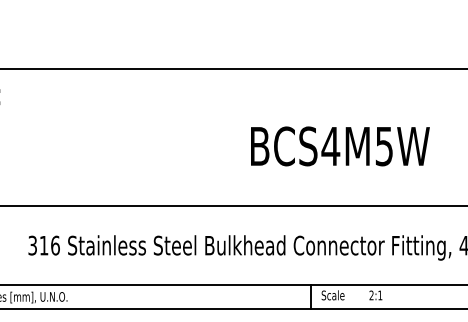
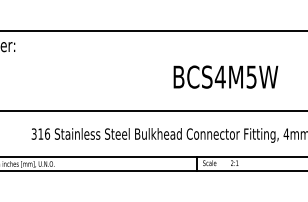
text: (339, 145) -> (225, 76), moved

